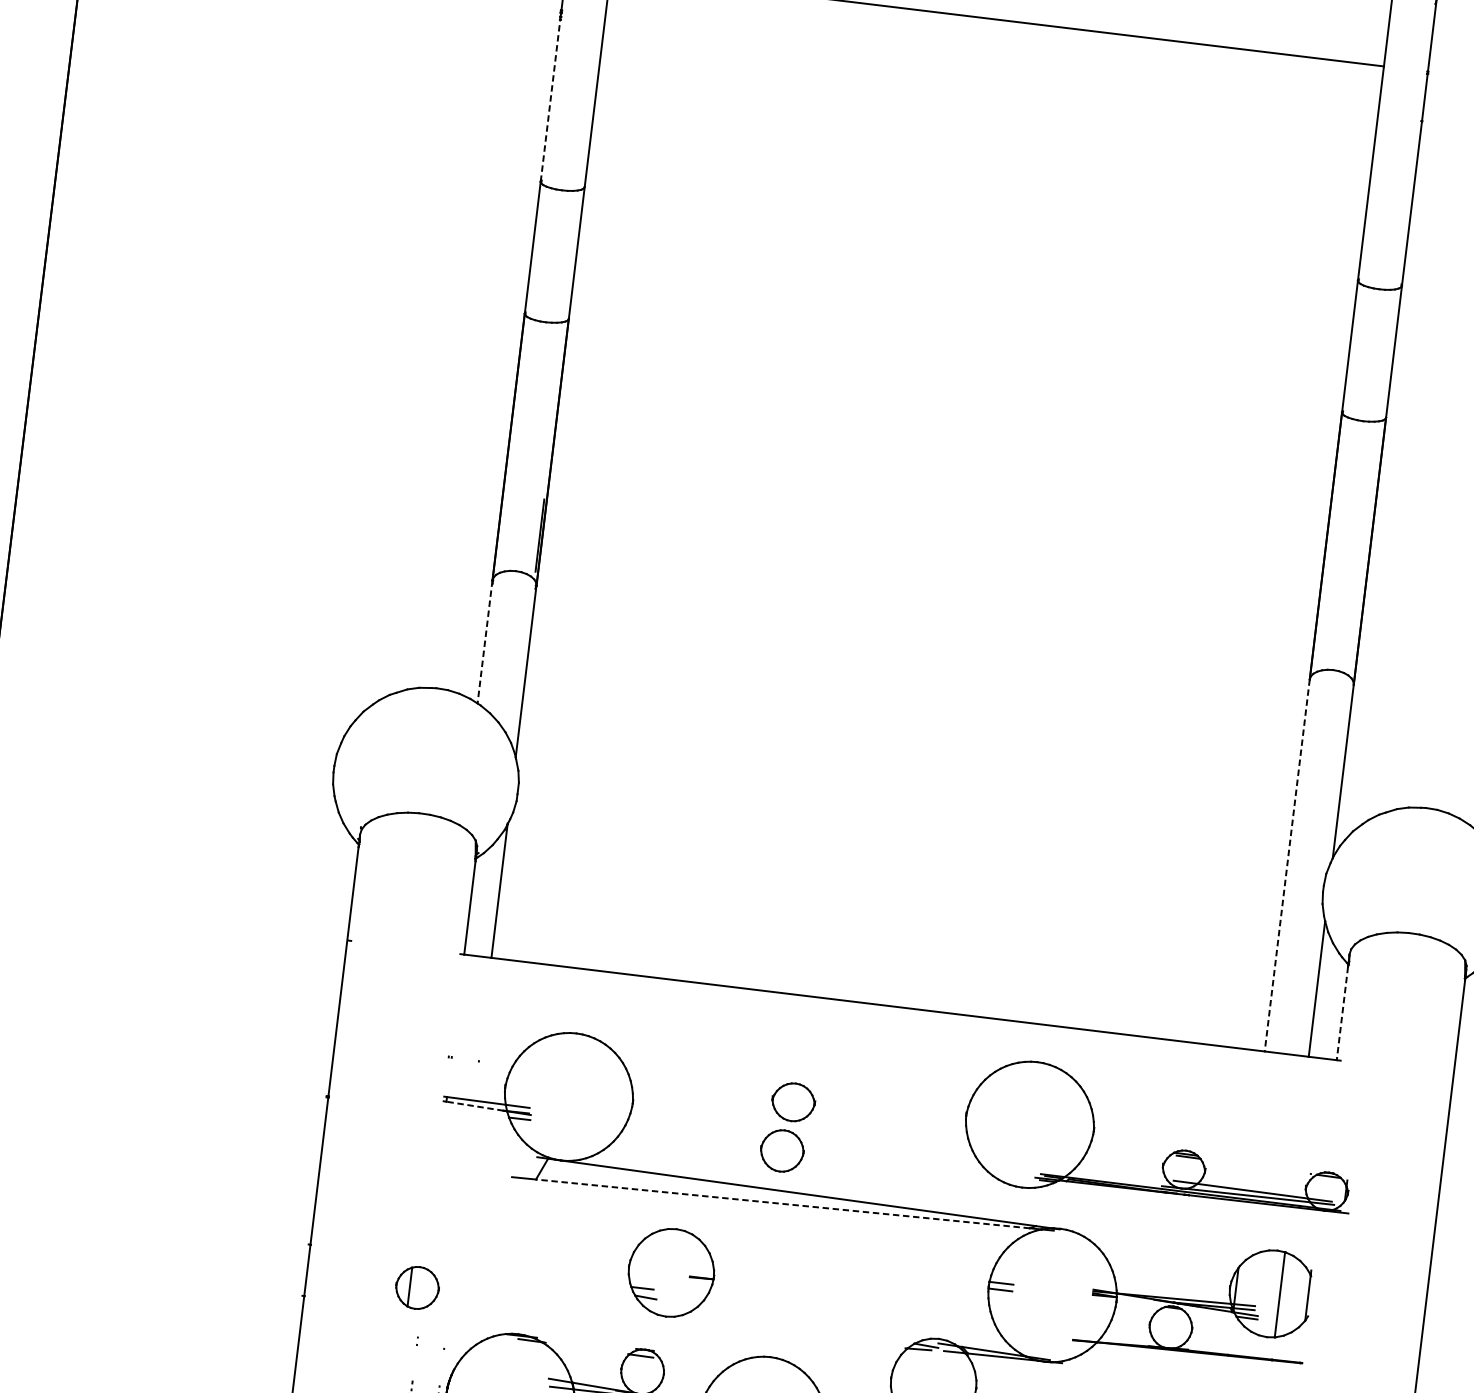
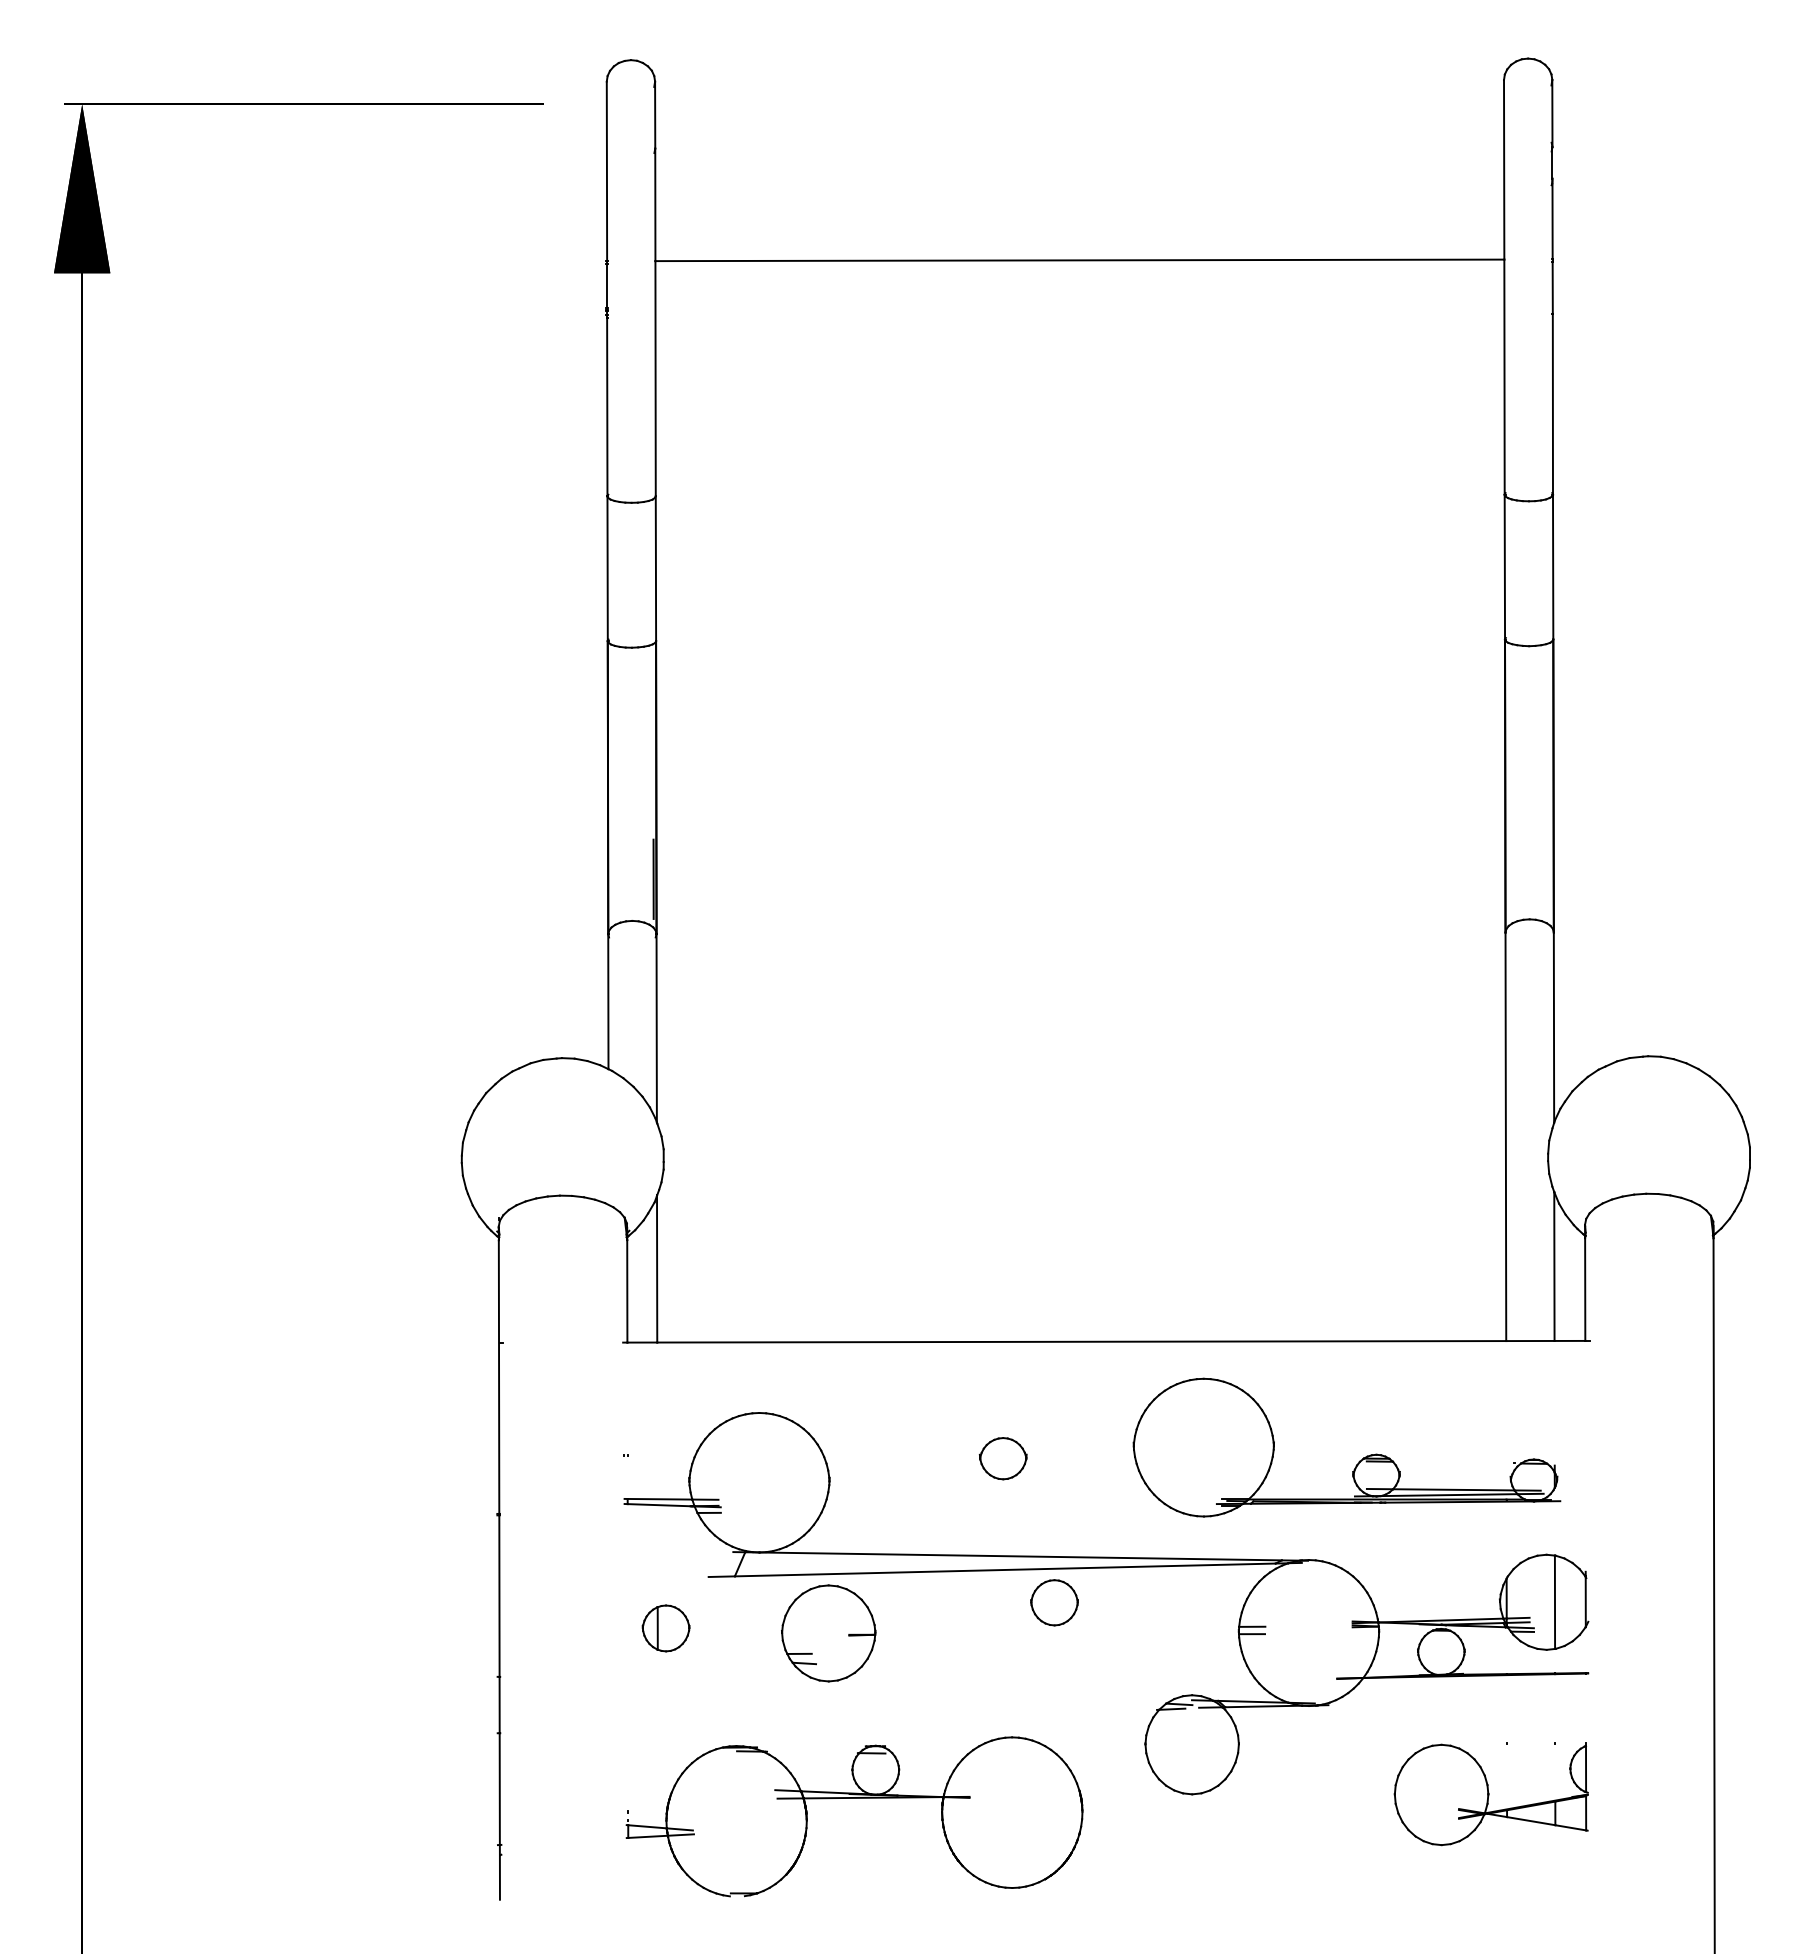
line: (550, 99) -> (607, 406), dashed -> solid
line: (485, 641) -> (608, 1001), dashed -> solid
line: (1286, 866) -> (1505, 1137), dashed -> solid
line: (1342, 1014) -> (1585, 1290), dashed -> solid
line: (475, 1106) -> (659, 1505), dashed -> solid
part: (782, 1150) -> (1054, 1602), moved
part: (1170, 1153) -> (1359, 1460), moved
line: (782, 1203) -> (1004, 1569), dashed -> solid
part: (671, 1272) -> (828, 1633), moved
part: (416, 1287) -> (665, 1628), moved

